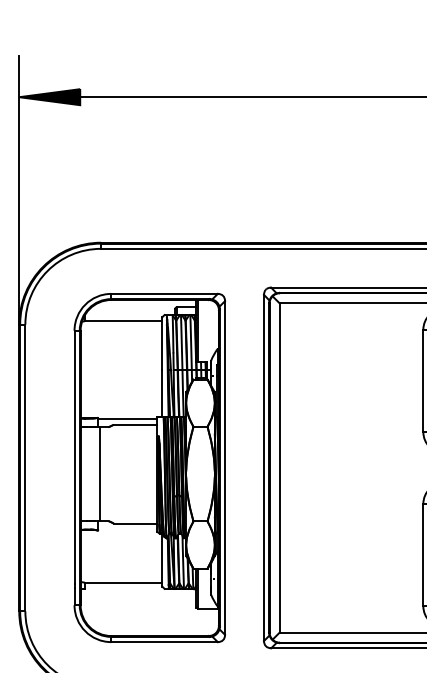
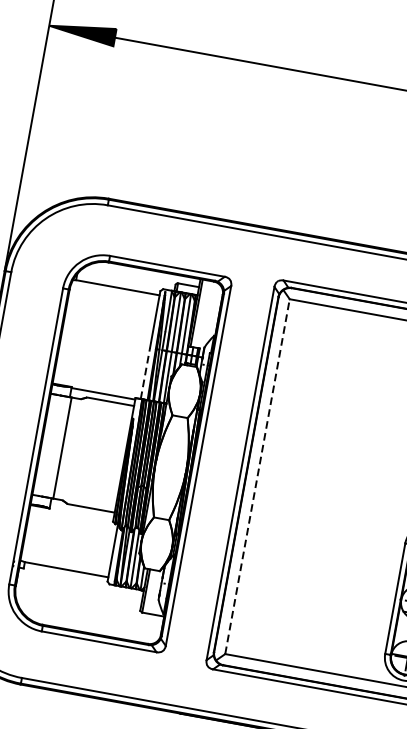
line: (162, 393) -> (145, 373), solid -> dashed
line: (279, 468) -> (257, 477), solid -> dashed

